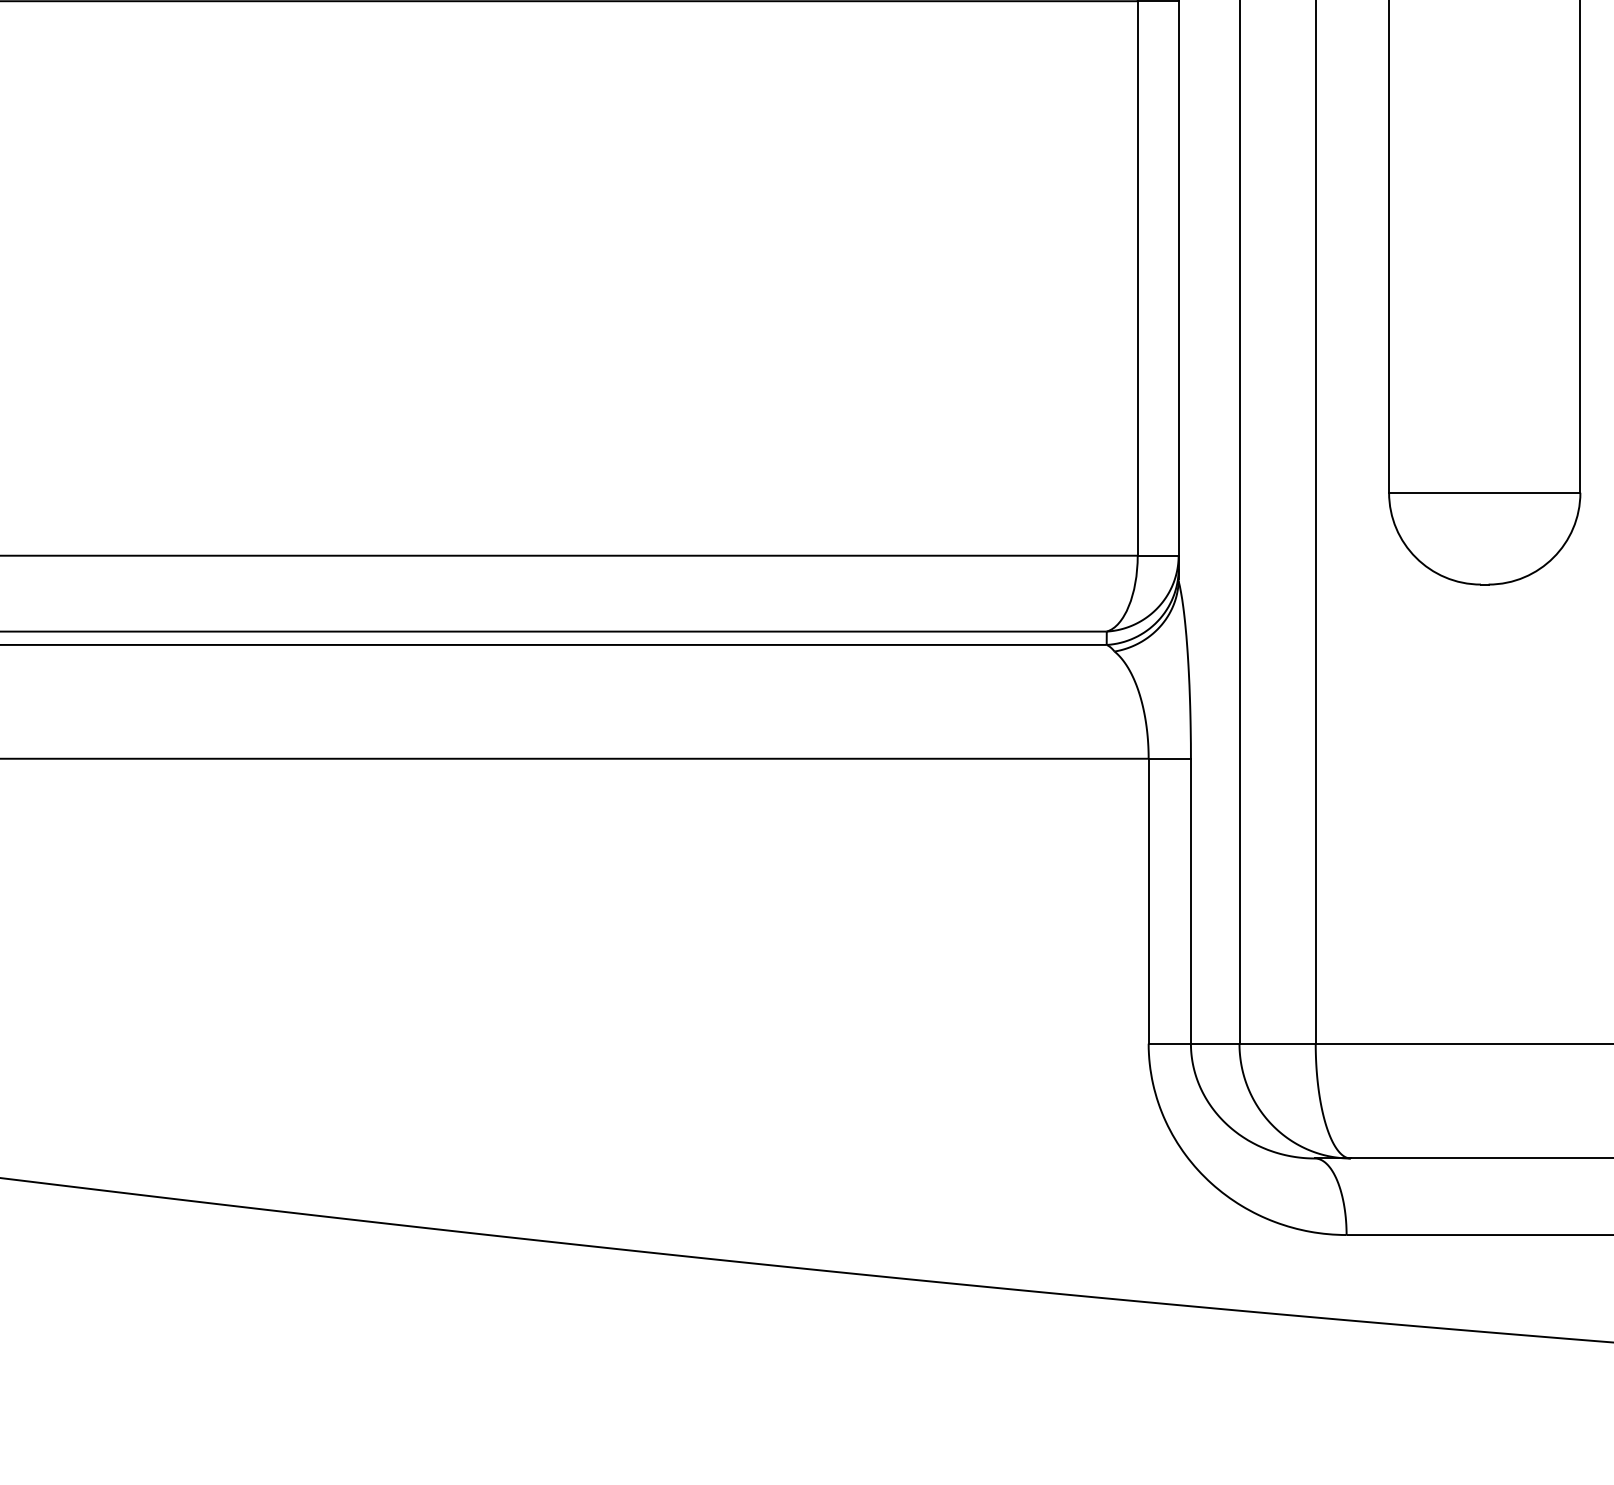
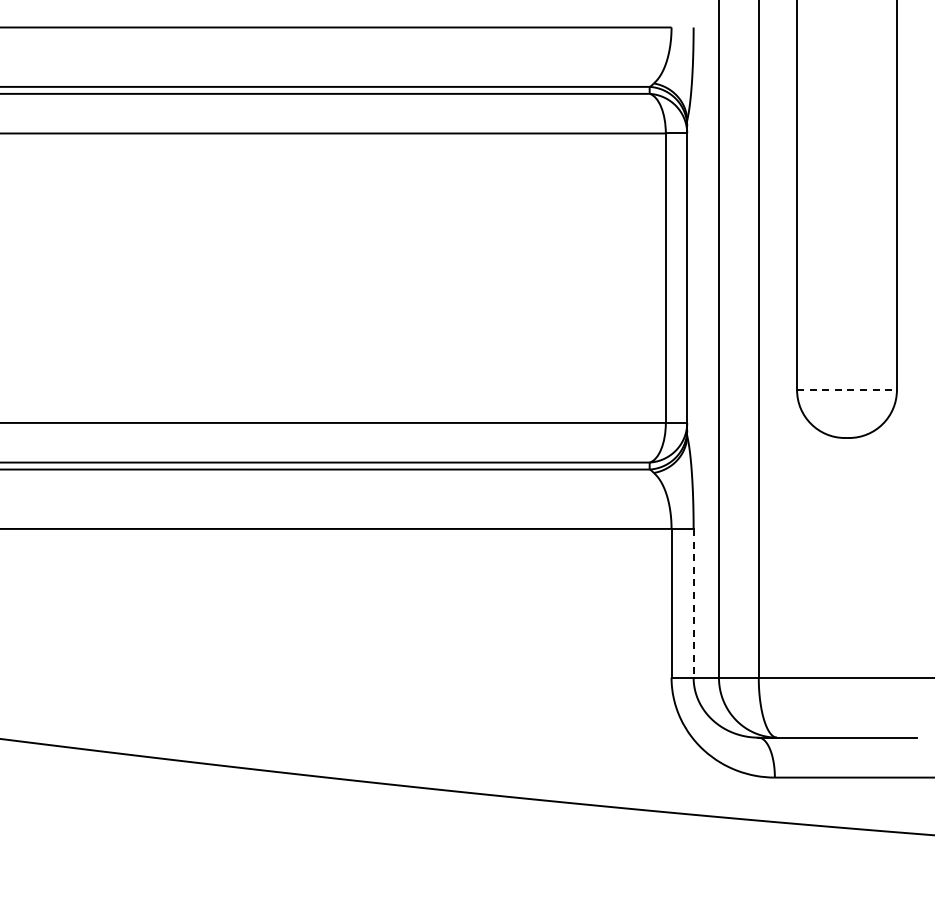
line: (1485, 493) -> (847, 390), solid -> dashed
line: (1190, 901) -> (693, 603), solid -> dashed

